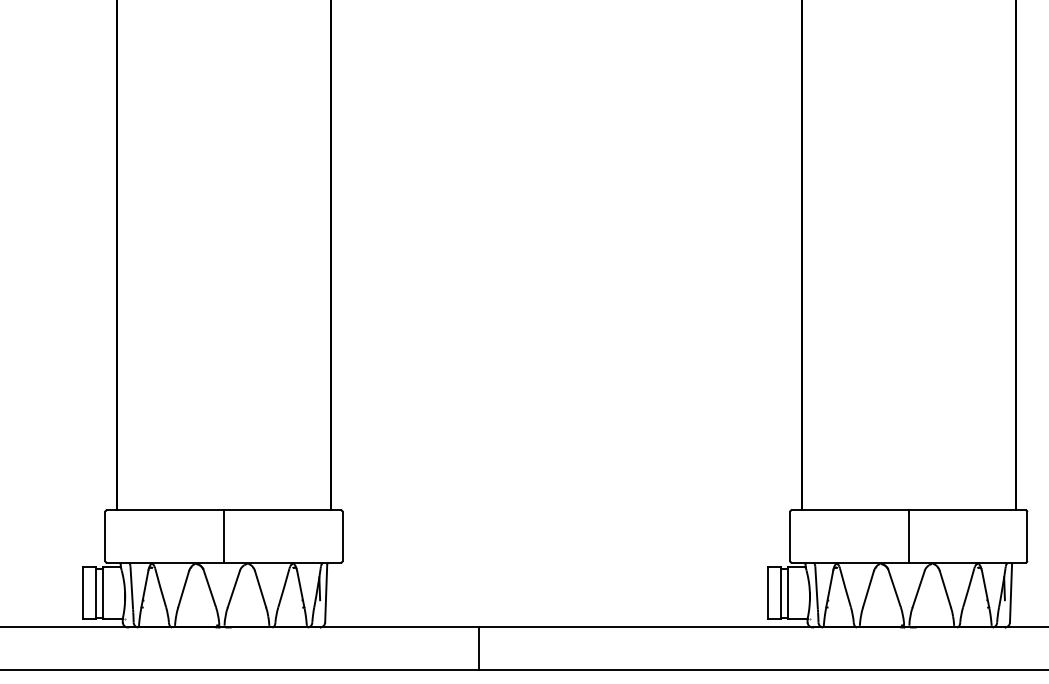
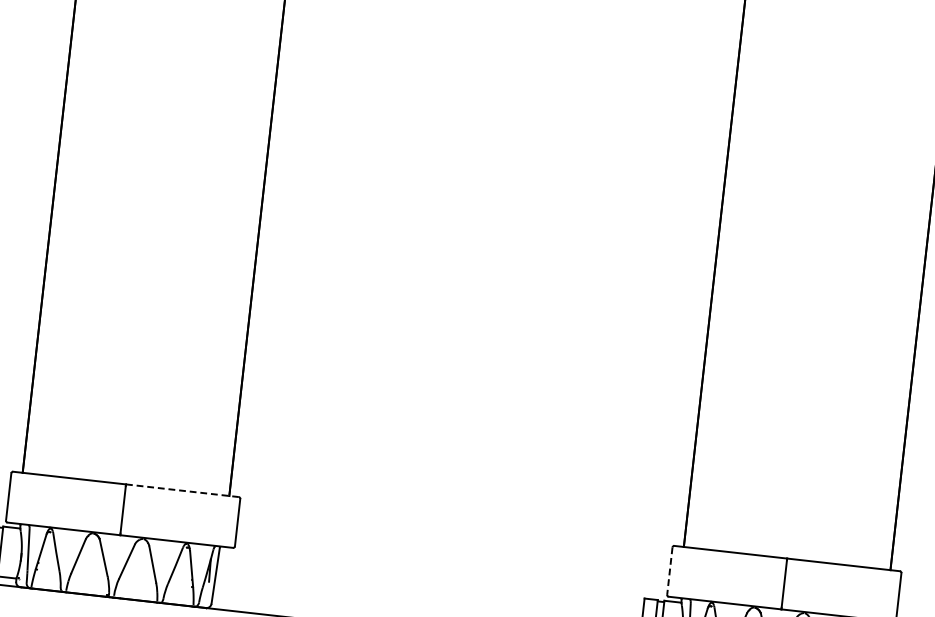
line: (282, 510) -> (182, 491), solid -> dashed
line: (790, 536) -> (670, 571), solid -> dashed

